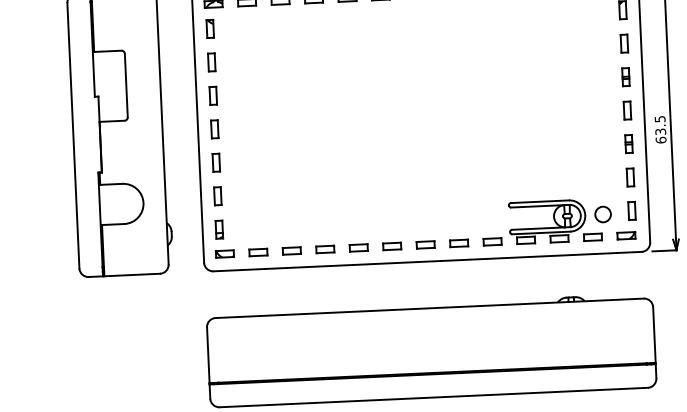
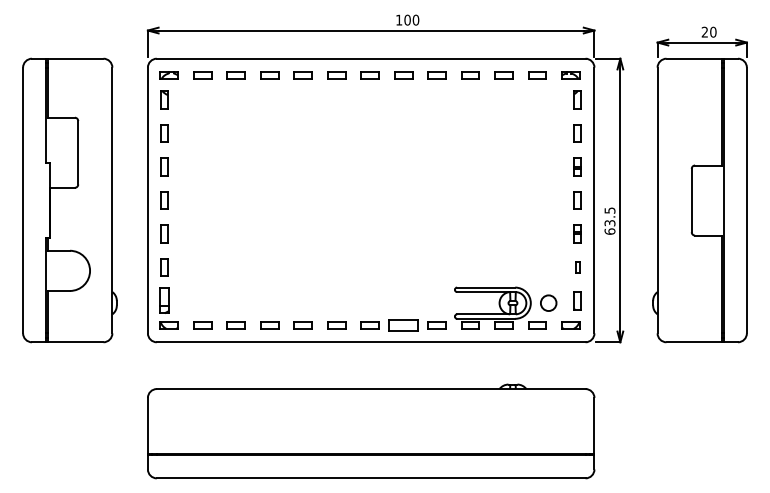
part: (630, 177) -> (577, 267), size x0.6
part: (219, 229) -> (164, 300), size x1.4
part: (459, 243) -> (403, 325), size x1.6

